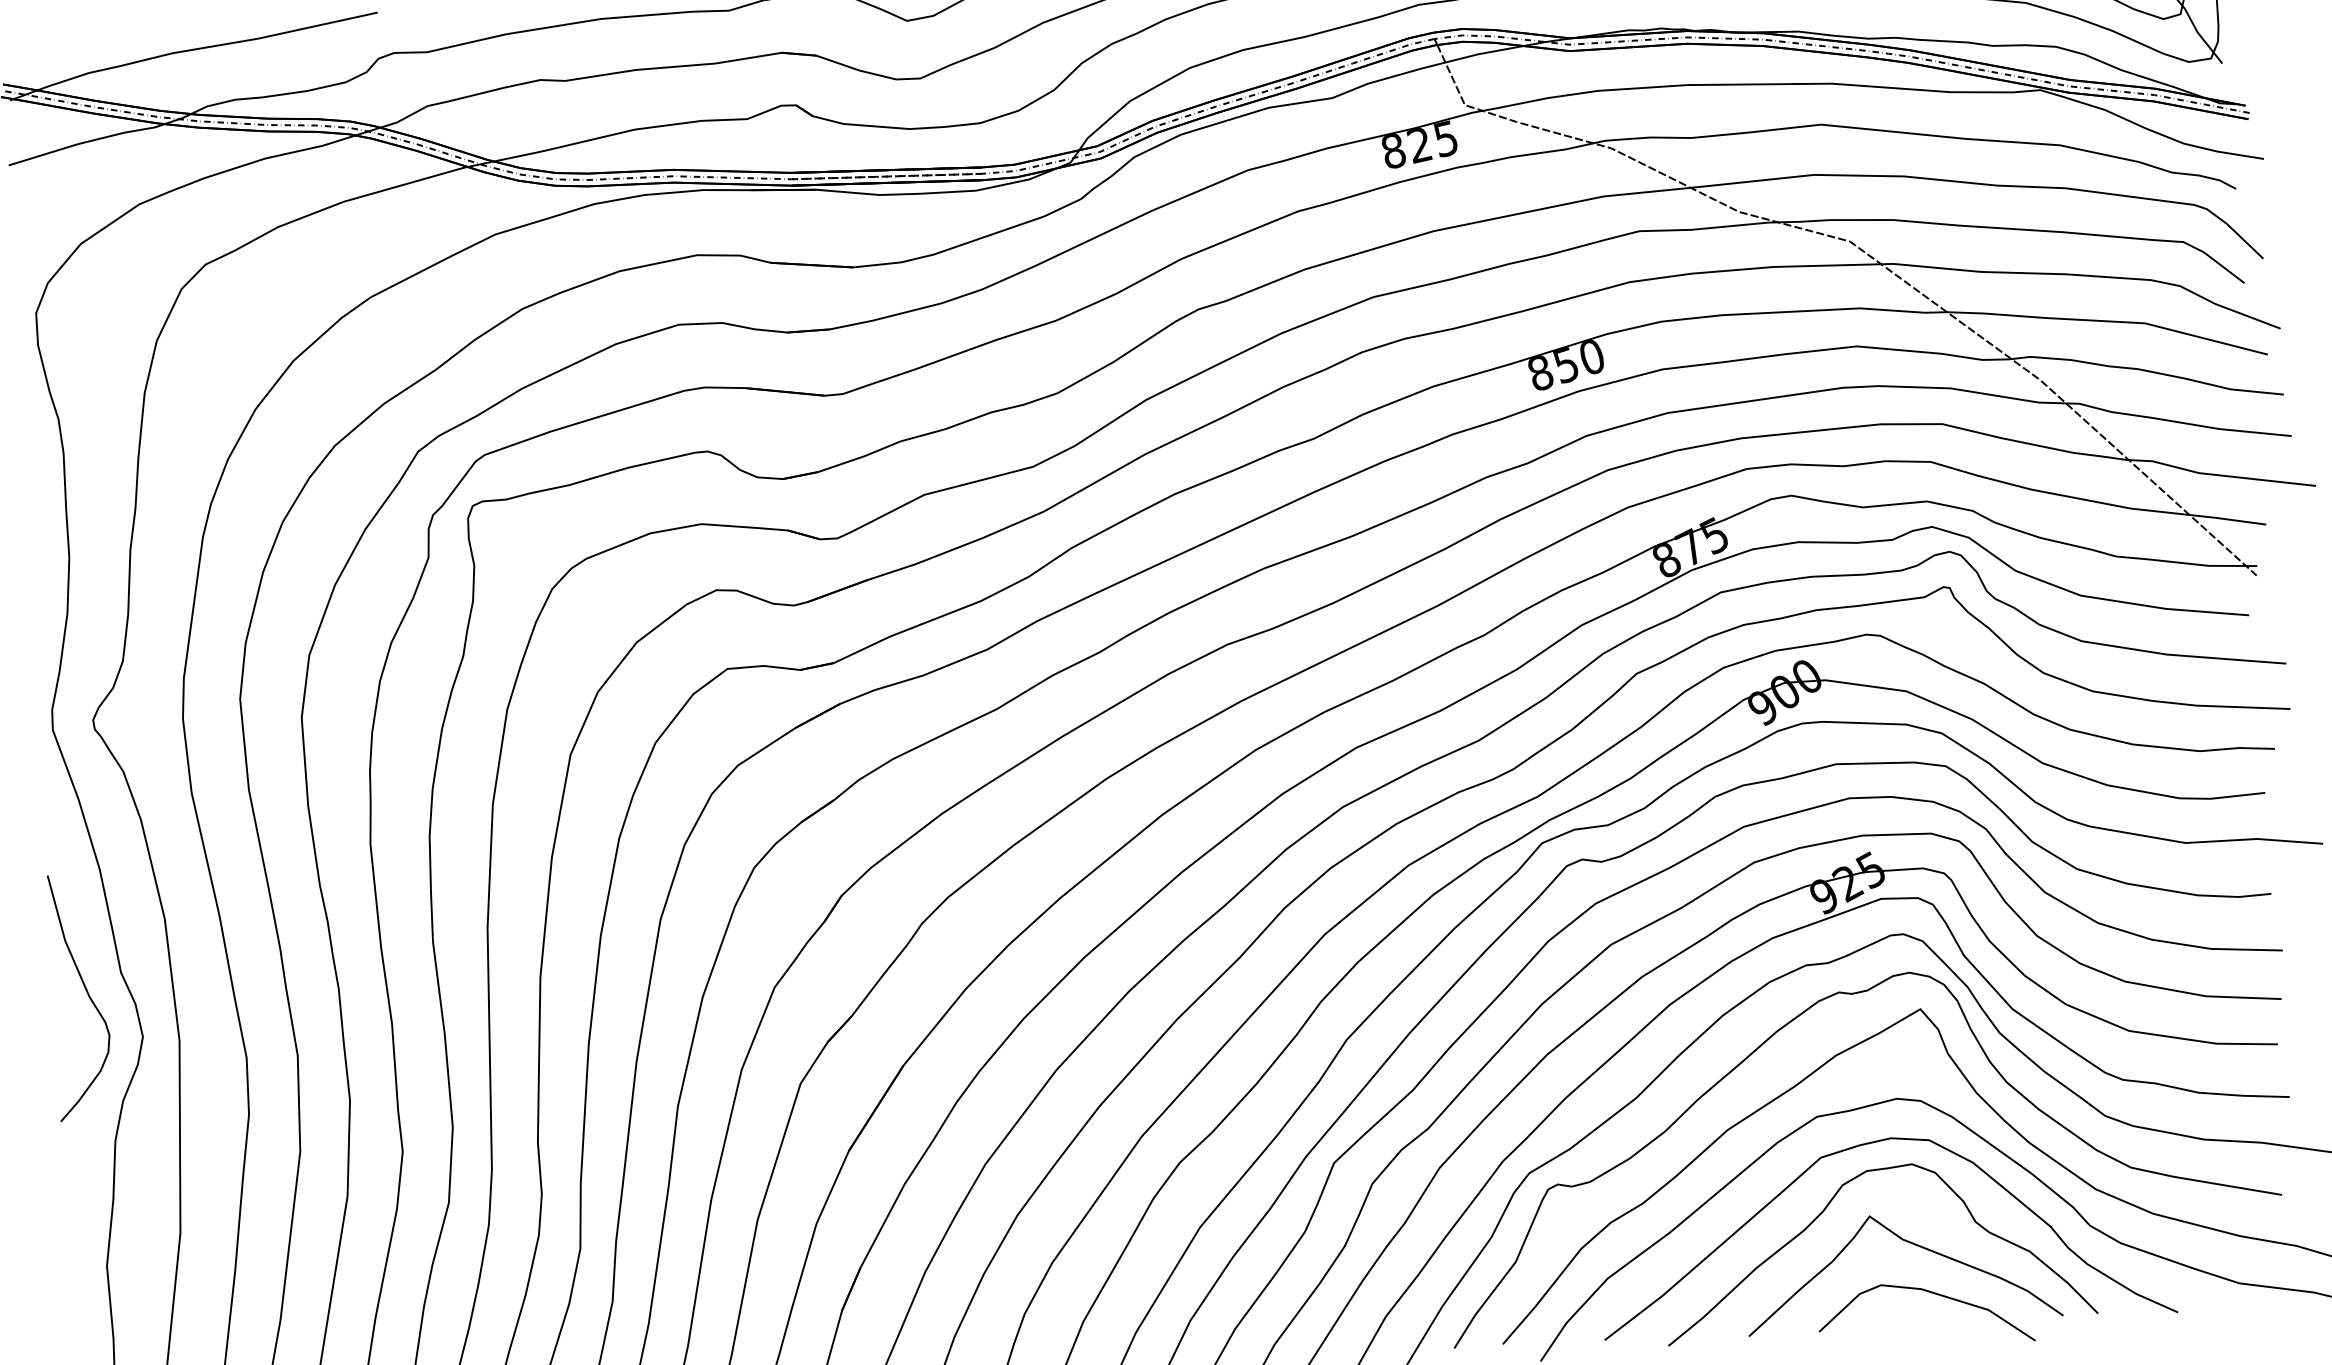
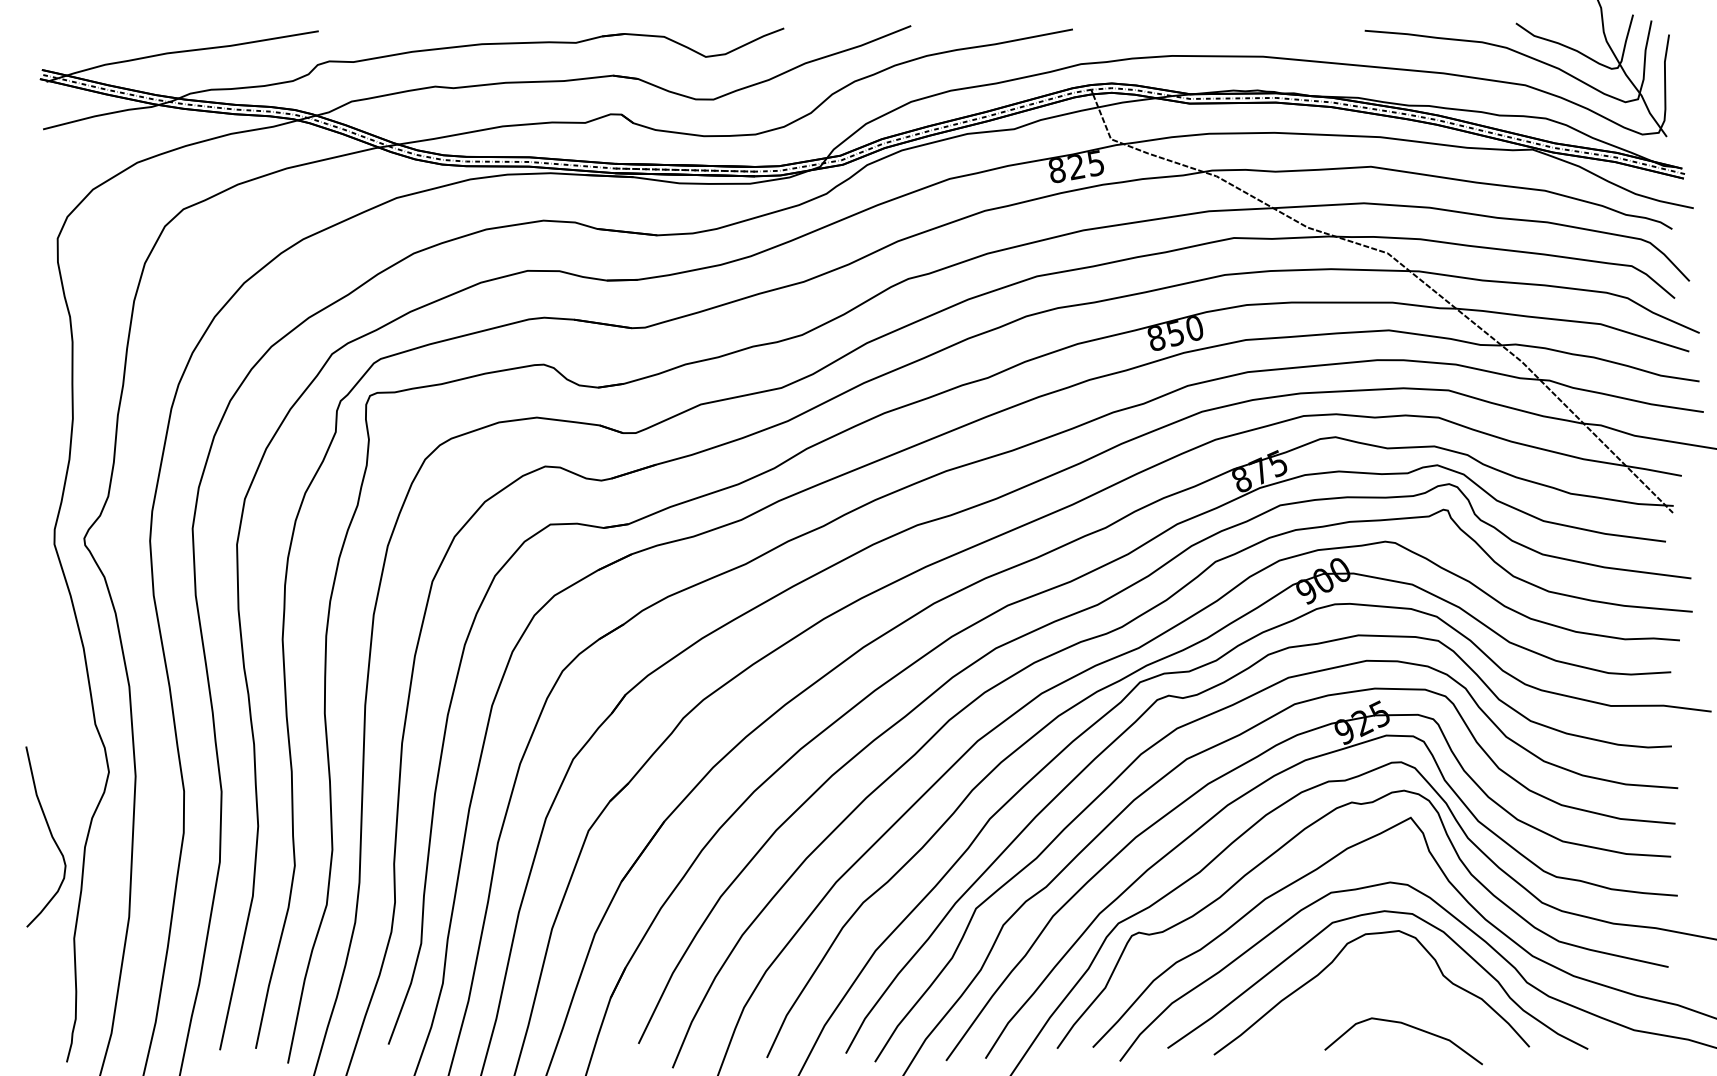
curve: (86, 995) -> (50, 835), moved
curve: (1914, 1245) -> (1397, 990), removed

